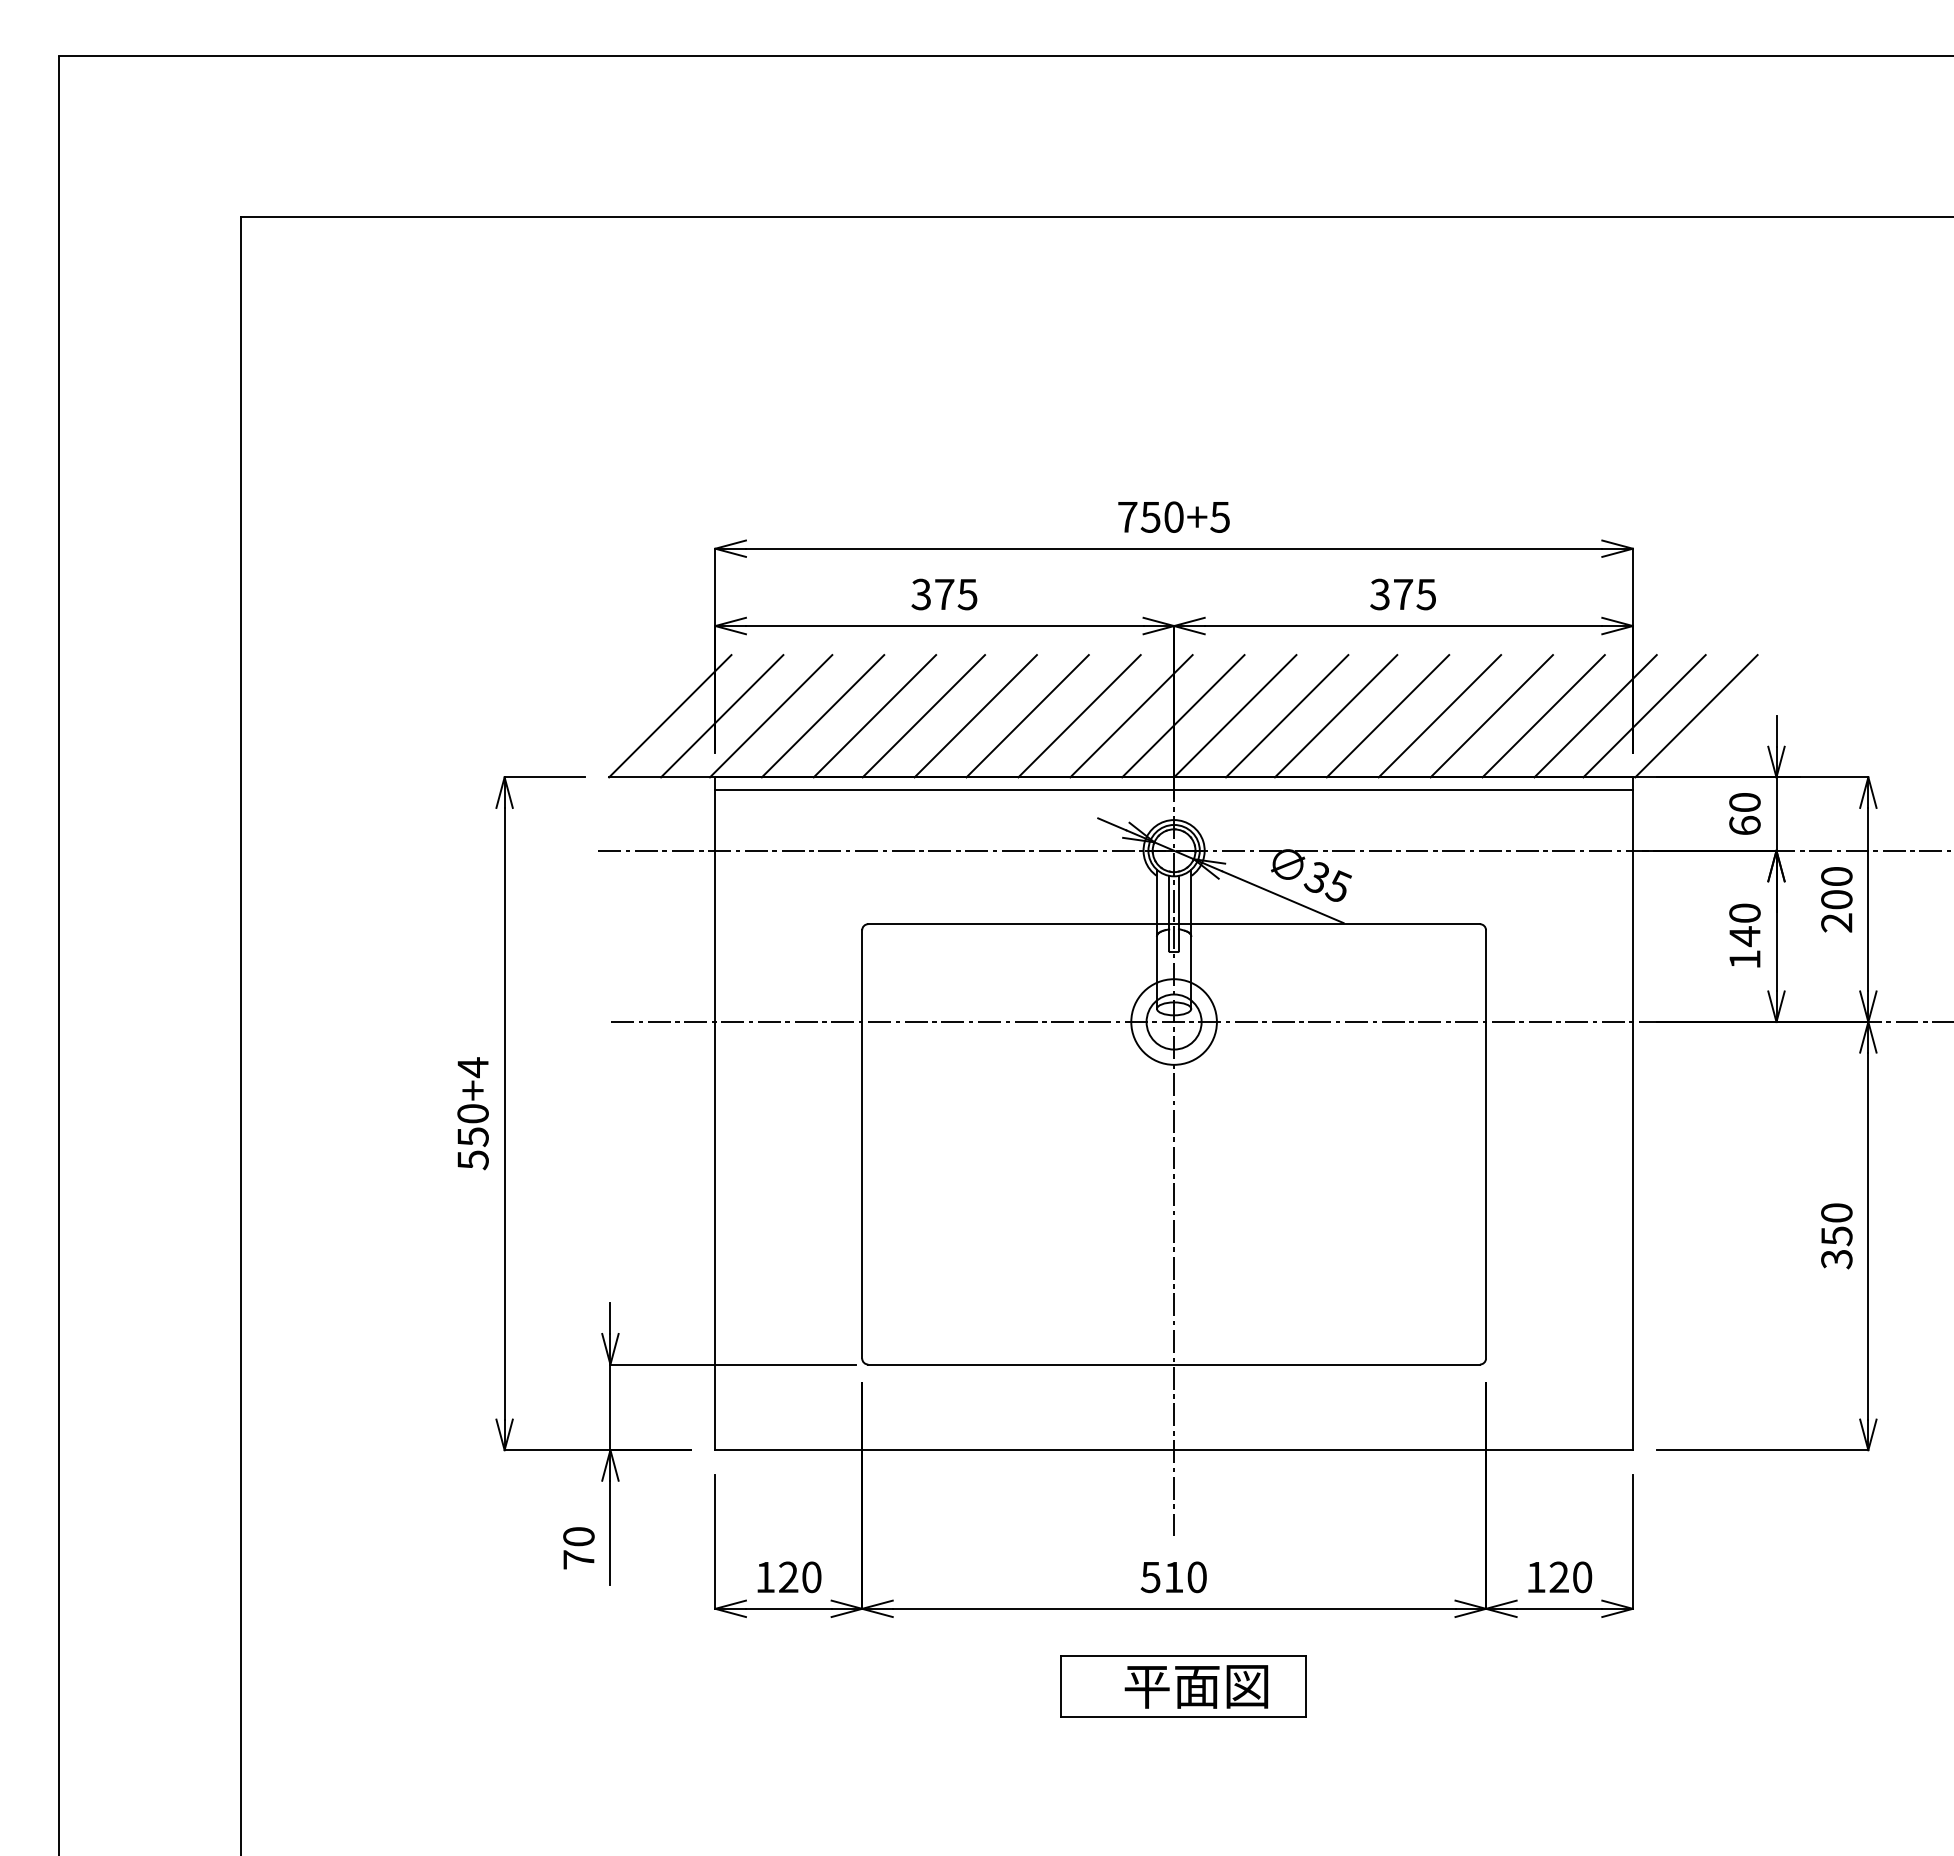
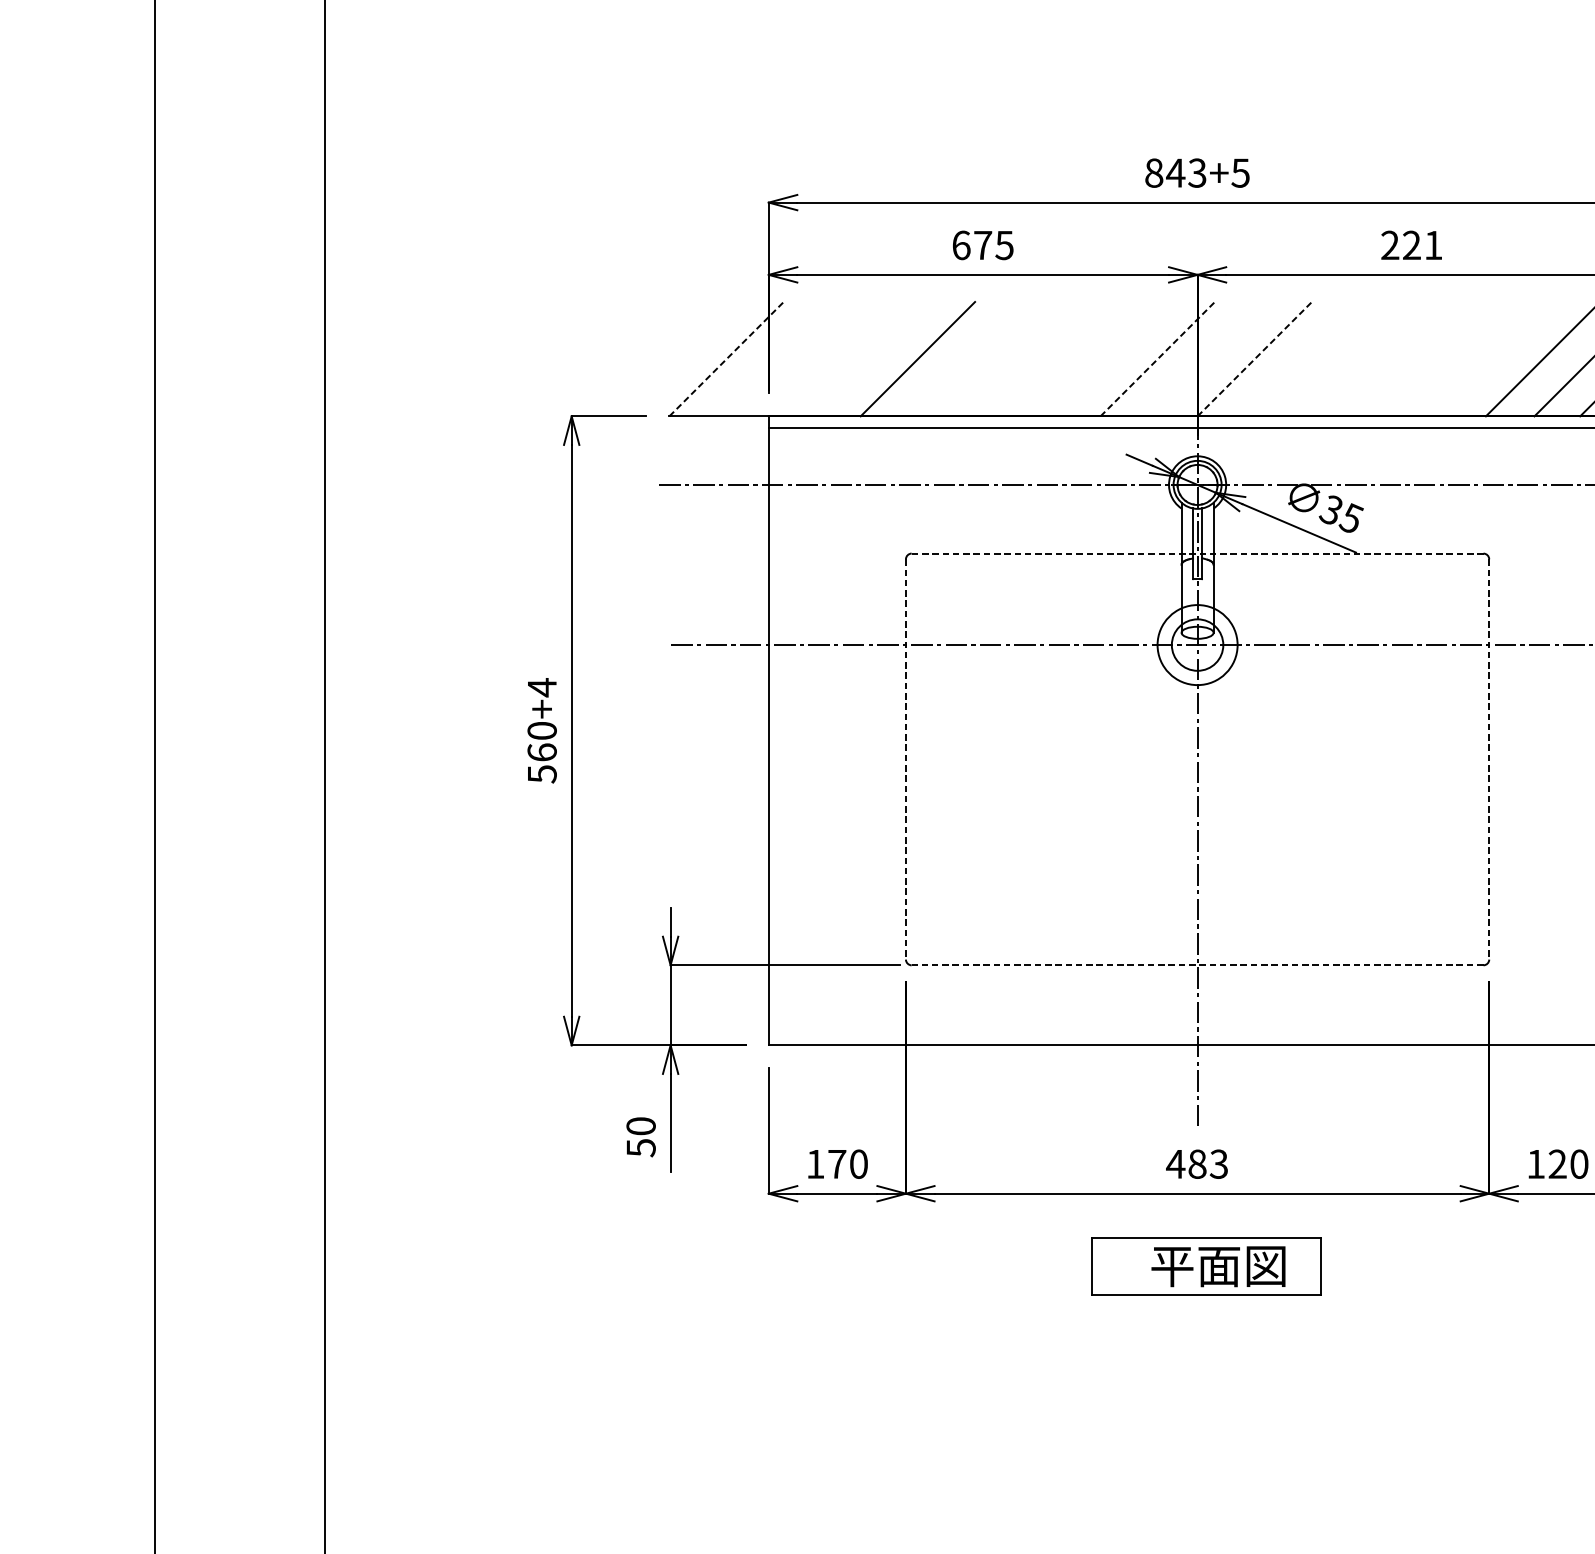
text: (1150, 516) -> (1175, 172), 750+5 -> 843+5
text: (921, 594) -> (961, 245), 375 -> 675
text: (1402, 594) -> (1411, 245), 375 -> 221
line: (670, 716) -> (726, 359), solid -> dashed
line: (722, 716) -> (775, 359), removed
line: (770, 716) -> (820, 359), removed
line: (822, 716) -> (868, 359), removed
line: (923, 716) -> (963, 359), removed
line: (975, 716) -> (1011, 359), removed
line: (1027, 716) -> (1060, 359), removed
line: (1079, 716) -> (1109, 359), removed
line: (1131, 716) -> (1157, 359), solid -> dashed
line: (1183, 716) -> (1206, 359), removed
line: (1235, 716) -> (1254, 359), solid -> dashed
line: (1287, 716) -> (1303, 359), removed
line: (1335, 716) -> (1348, 359), removed
line: (1387, 716) -> (1397, 359), removed
line: (1439, 716) -> (1445, 359), removed
line: (1491, 716) -> (1494, 359), removed
line: (1174, 924) -> (1197, 553), solid -> dashed
text: (472, 1137) -> (541, 753), 550+4 -> 560+4
line: (862, 1144) -> (906, 759), solid -> dashed
line: (1486, 1144) -> (1489, 759), solid -> dashed
line: (1174, 1364) -> (1197, 965), solid -> dashed
text: (578, 1560) -> (640, 1148), 70 -> 50
text: (788, 1576) -> (837, 1163), 120 -> 170
text: (1173, 1577) -> (1197, 1164), 510 -> 483

